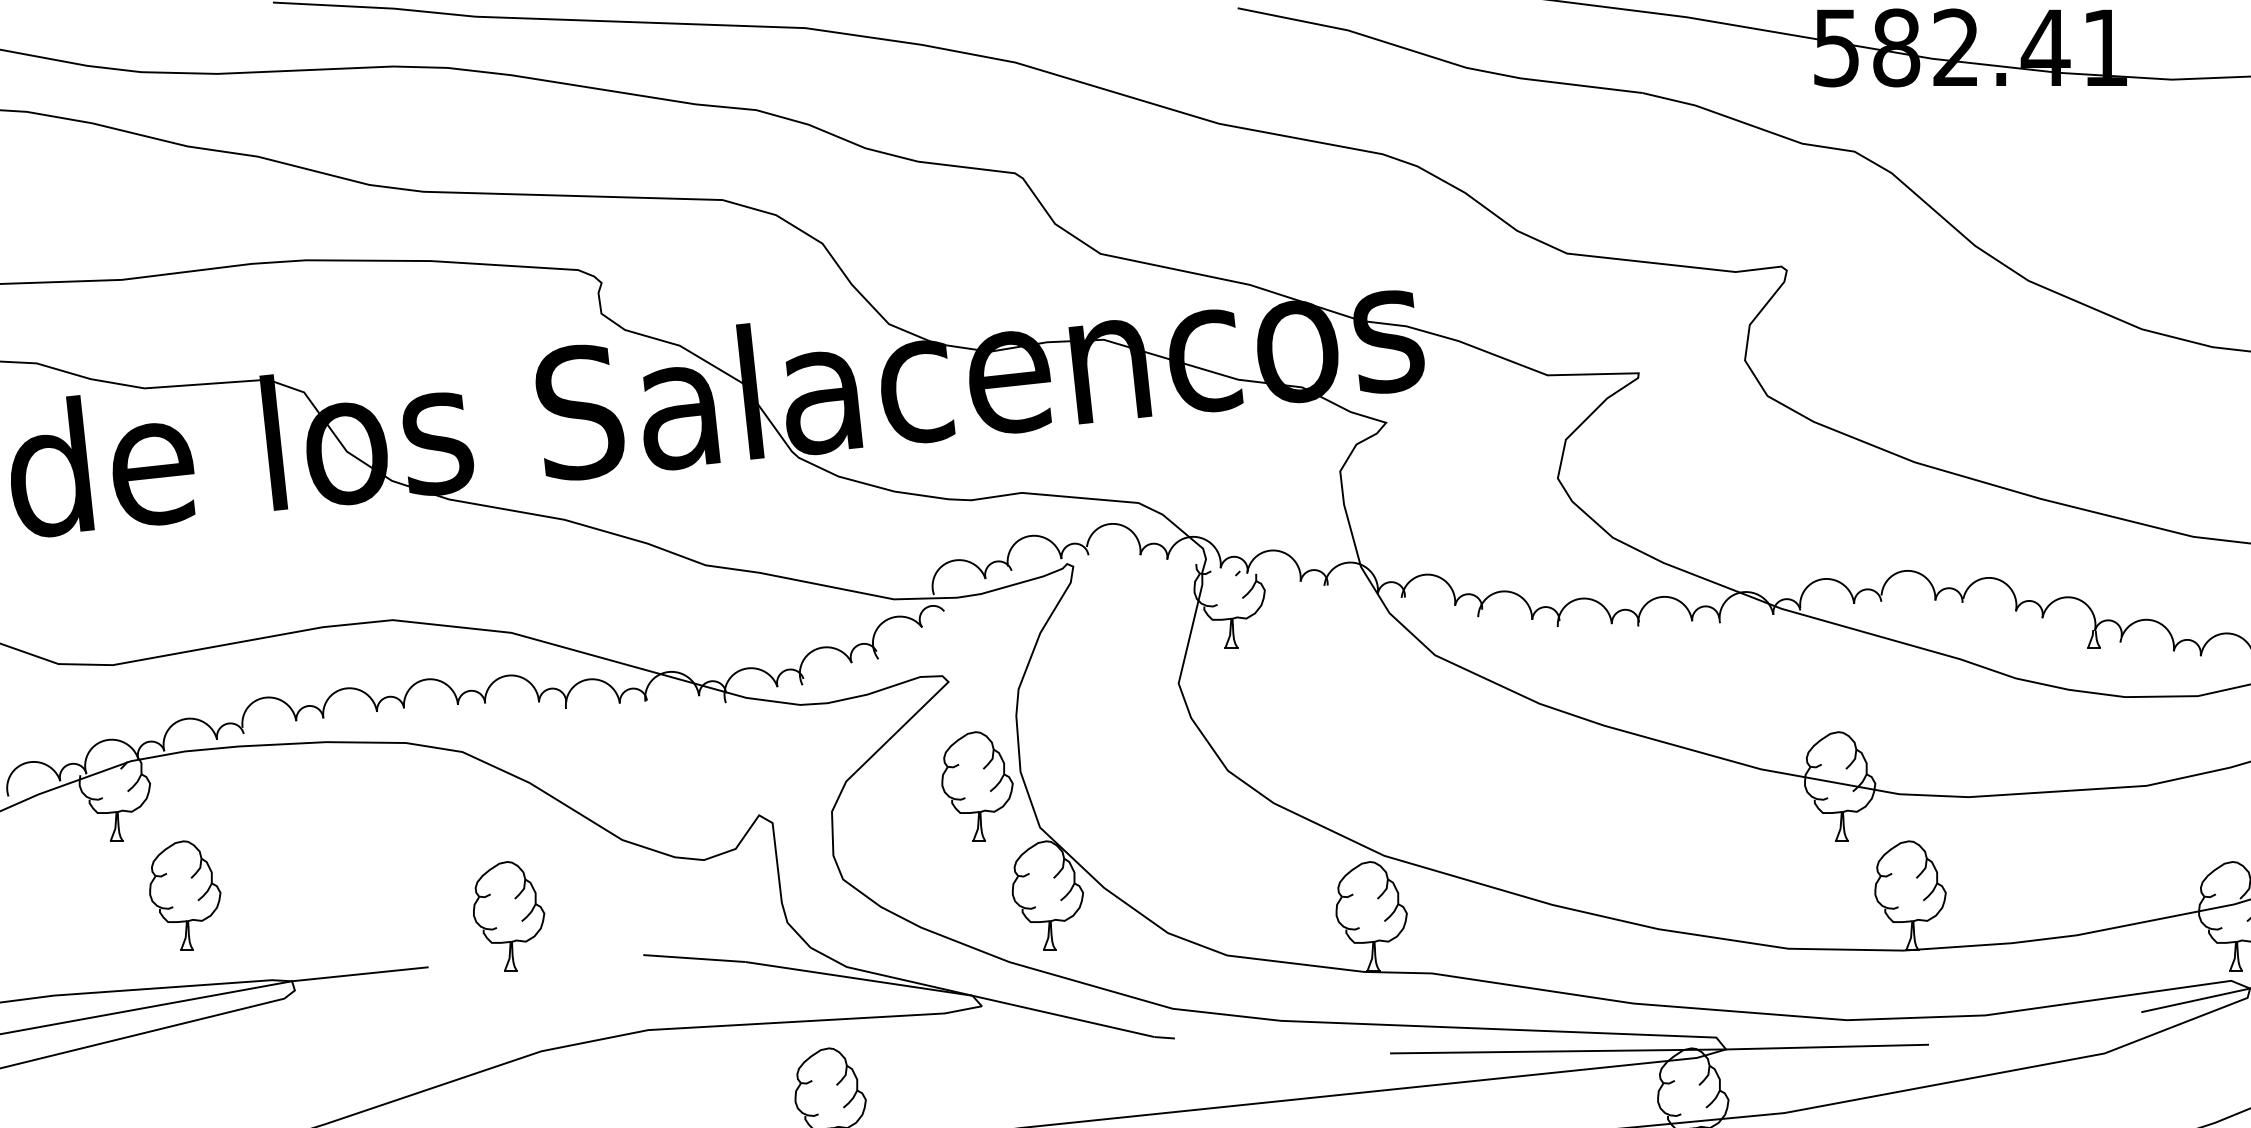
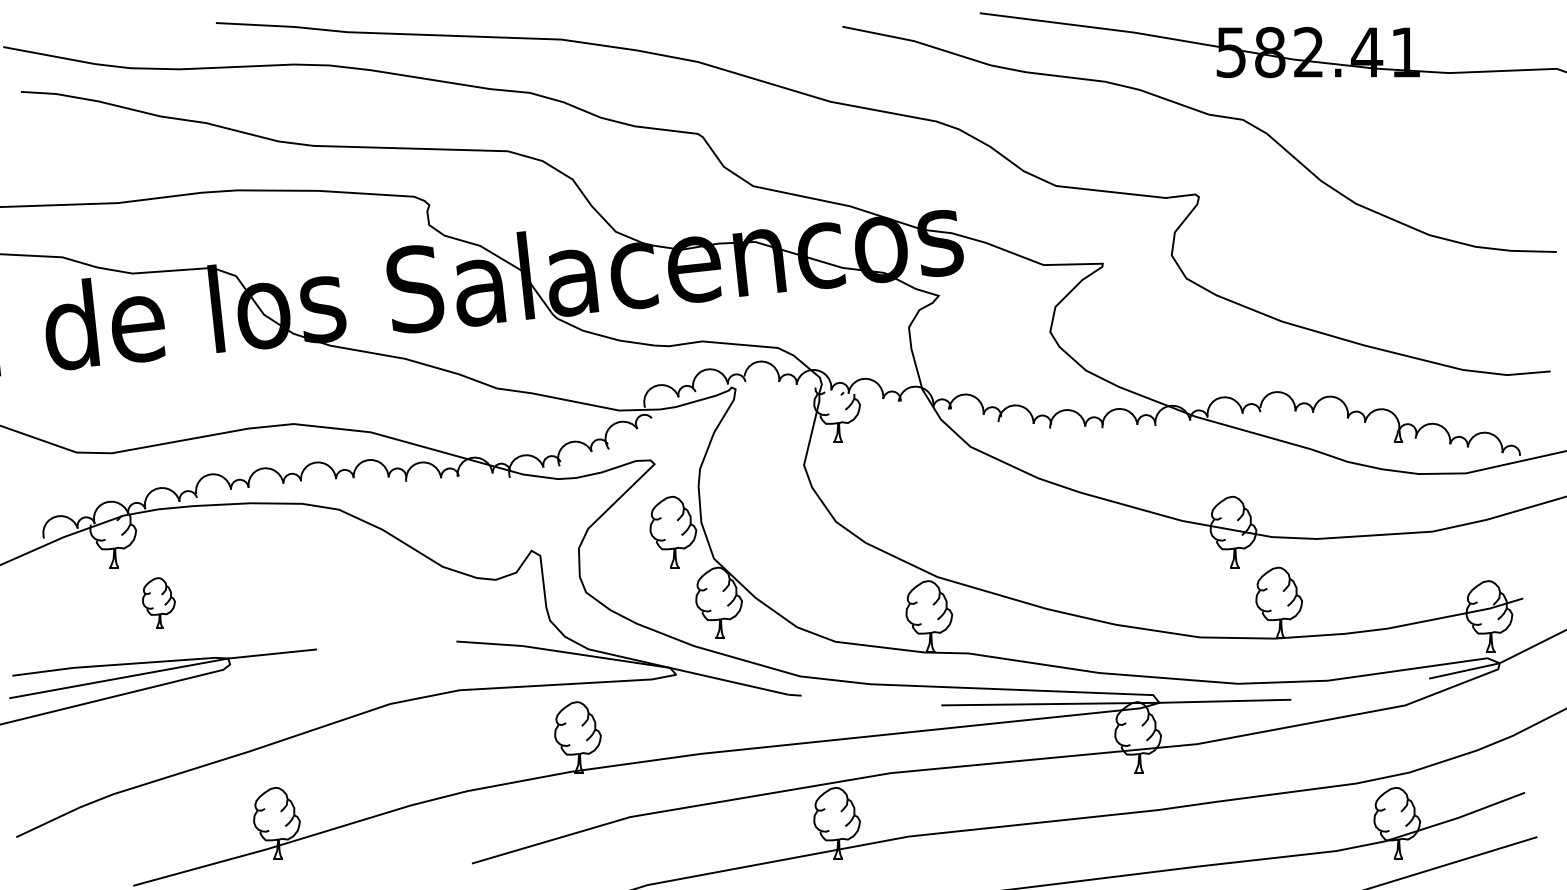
part: (184, 894) -> (158, 602), size x0.7
part: (507, 916) -> (368, 616), removed

